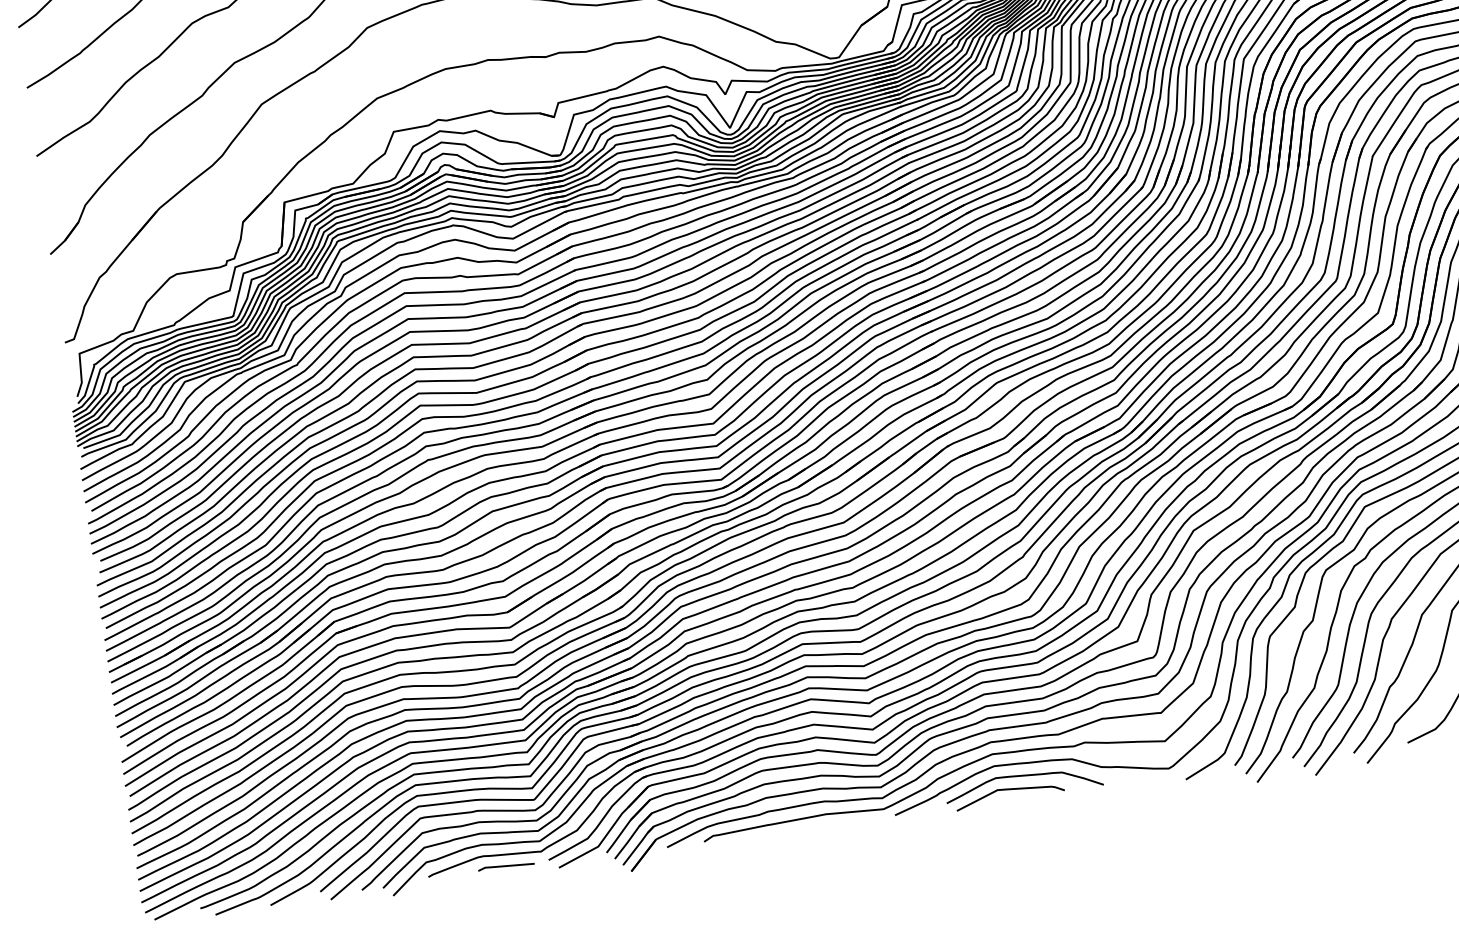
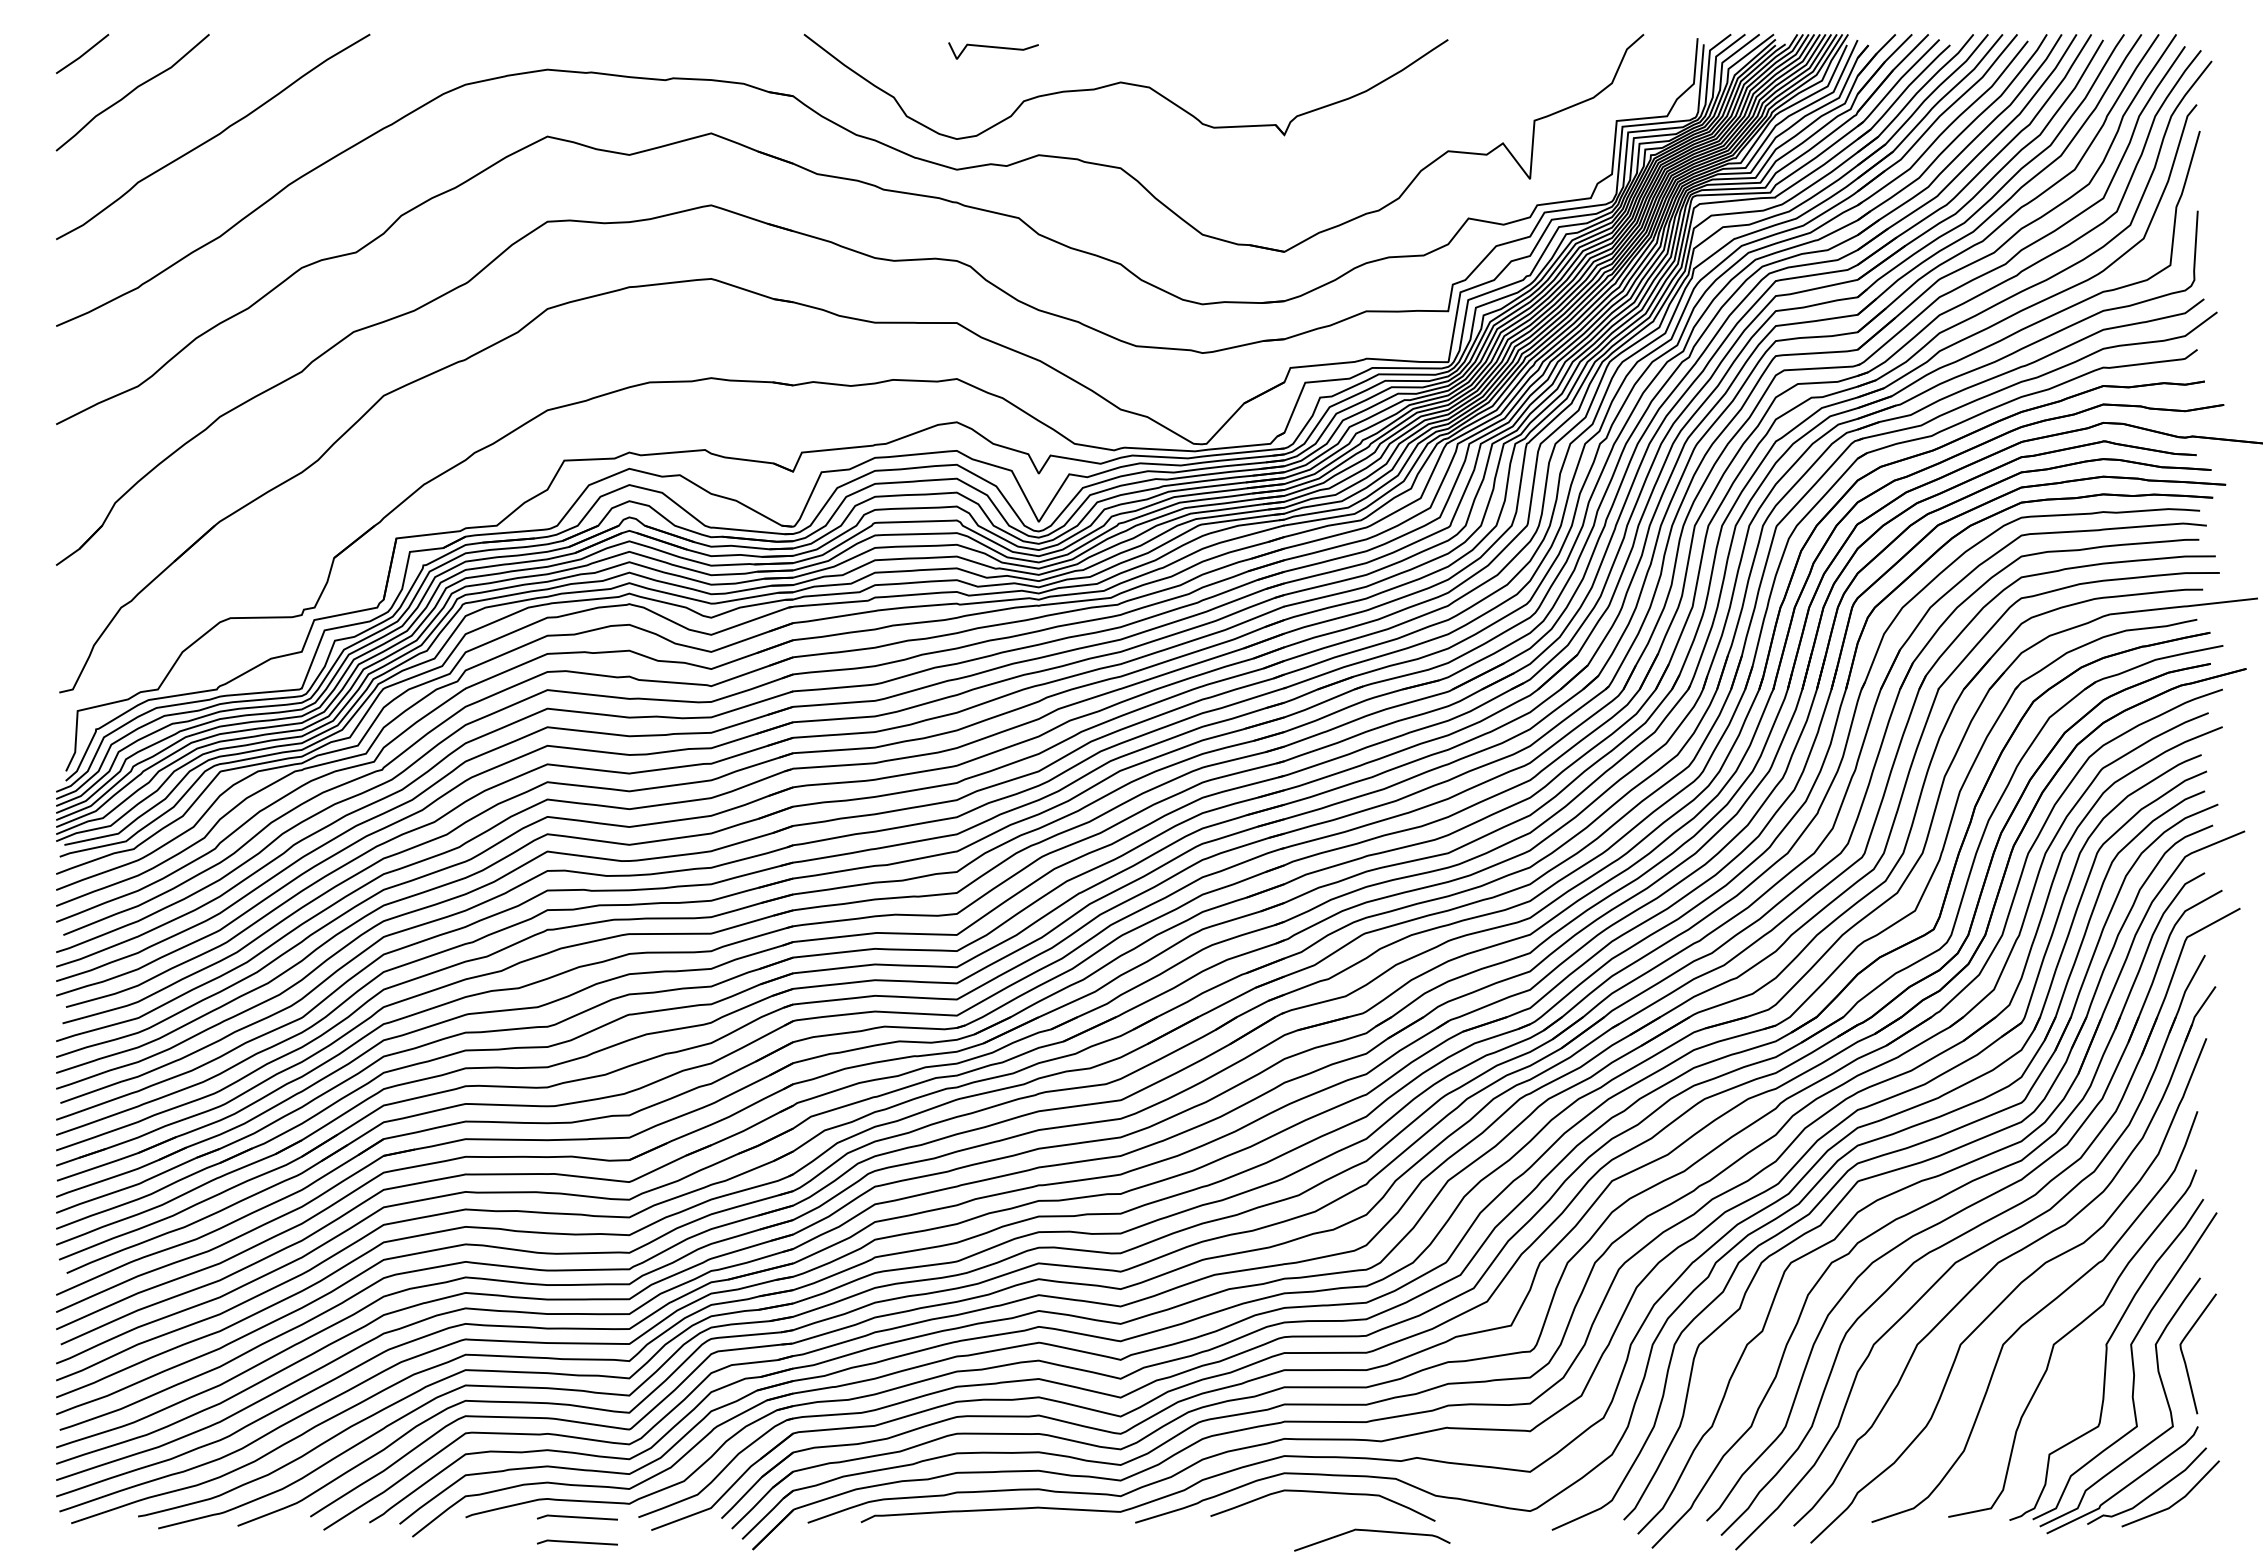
curve: (1009, 789) -> (1372, 1531), moved
line: (508, 883) -> (577, 1542), added

